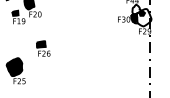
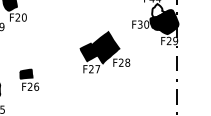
fill: (142, 17) -> (166, 21), added
part: (97, 38) -> (103, 50), added
part: (43, 48) -> (29, 79), moved

